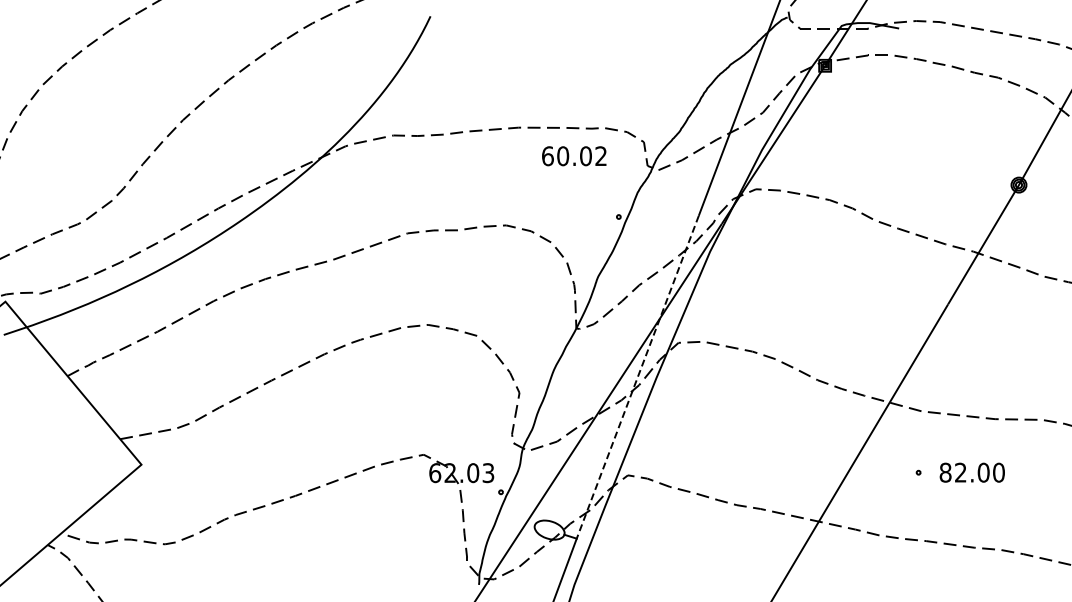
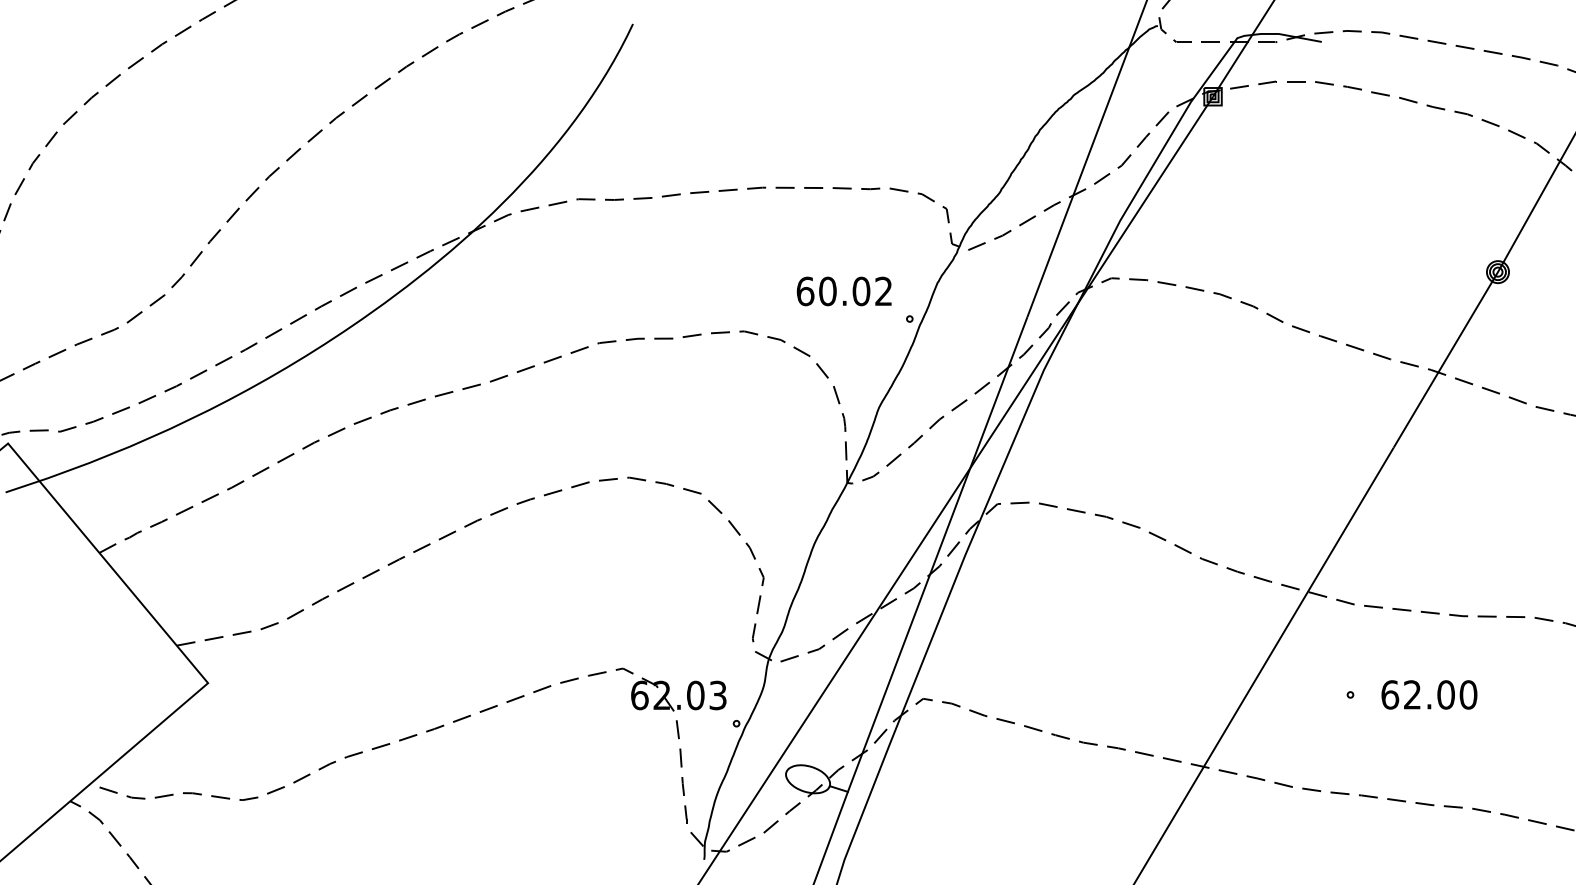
text: (574, 156) -> (844, 291), moved
line: (637, 377) -> (937, 554), dashed -> solid
text: (945, 472) -> (1389, 694), 82.00 -> 62.00

